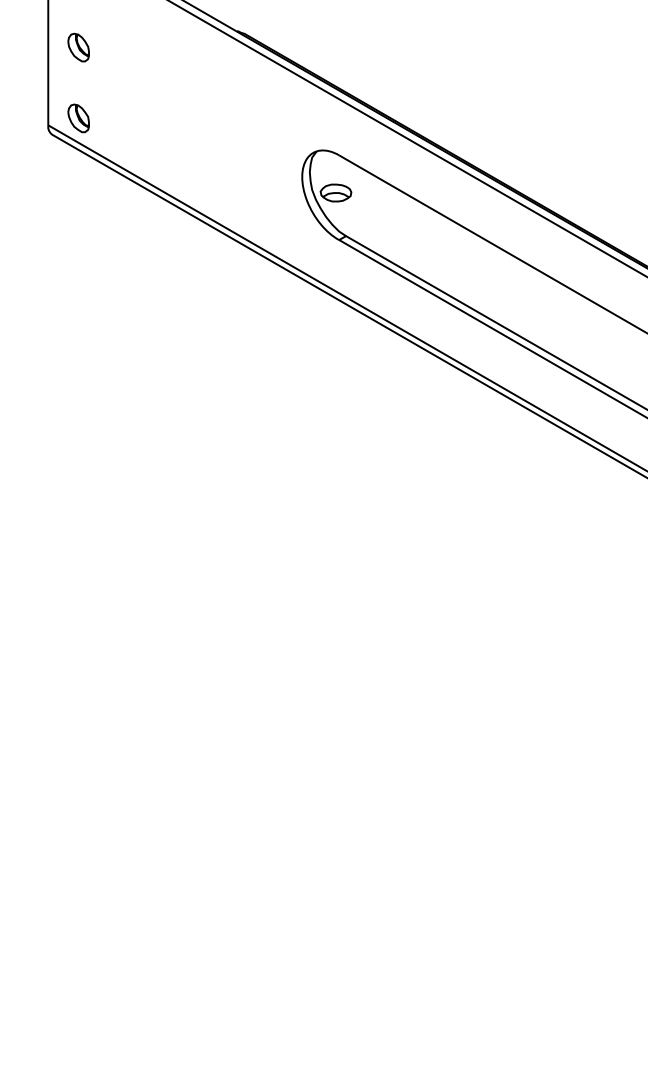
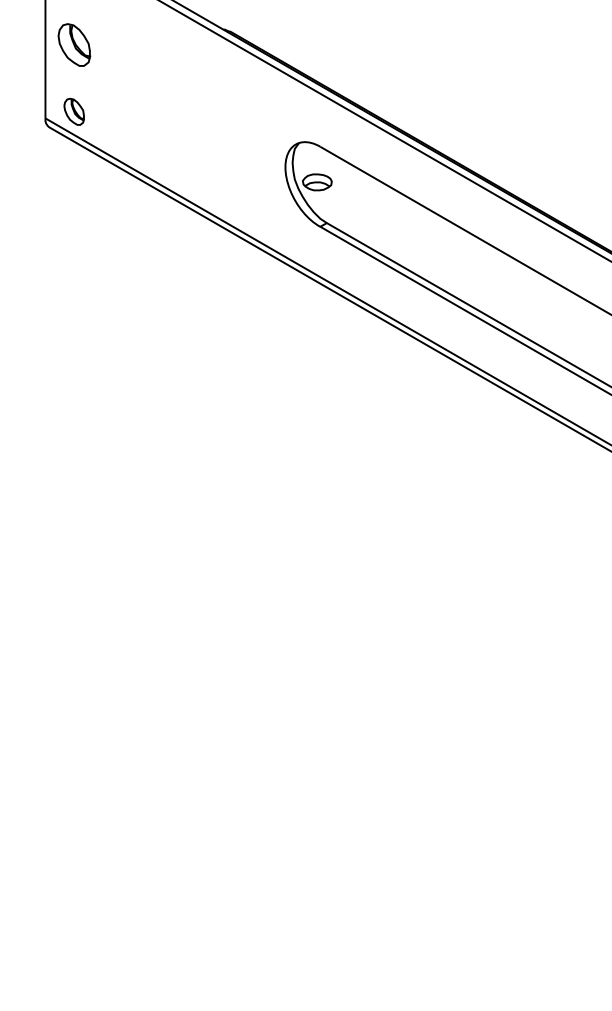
part: (78, 47) -> (74, 44), size x1.6

